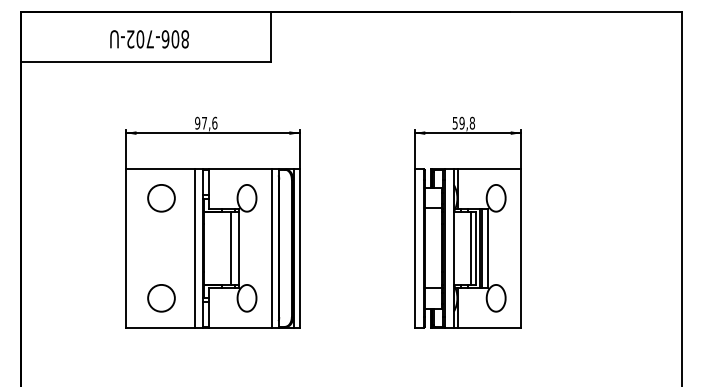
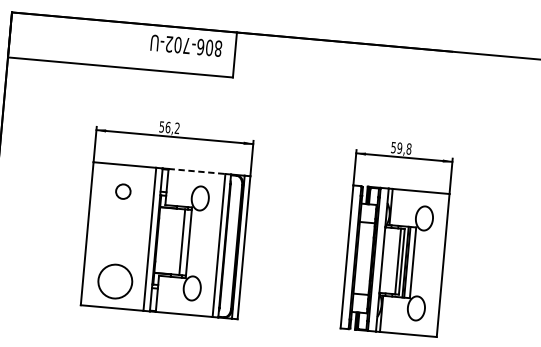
text: (149, 39) -> (186, 45), moved
text: (206, 122) -> (169, 127), 97,6 -> 56,2
line: (240, 168) -> (196, 171), solid -> dashed
circle: (161, 198) -> (123, 191), size x0.6
circle: (161, 297) -> (115, 280), size x1.4

